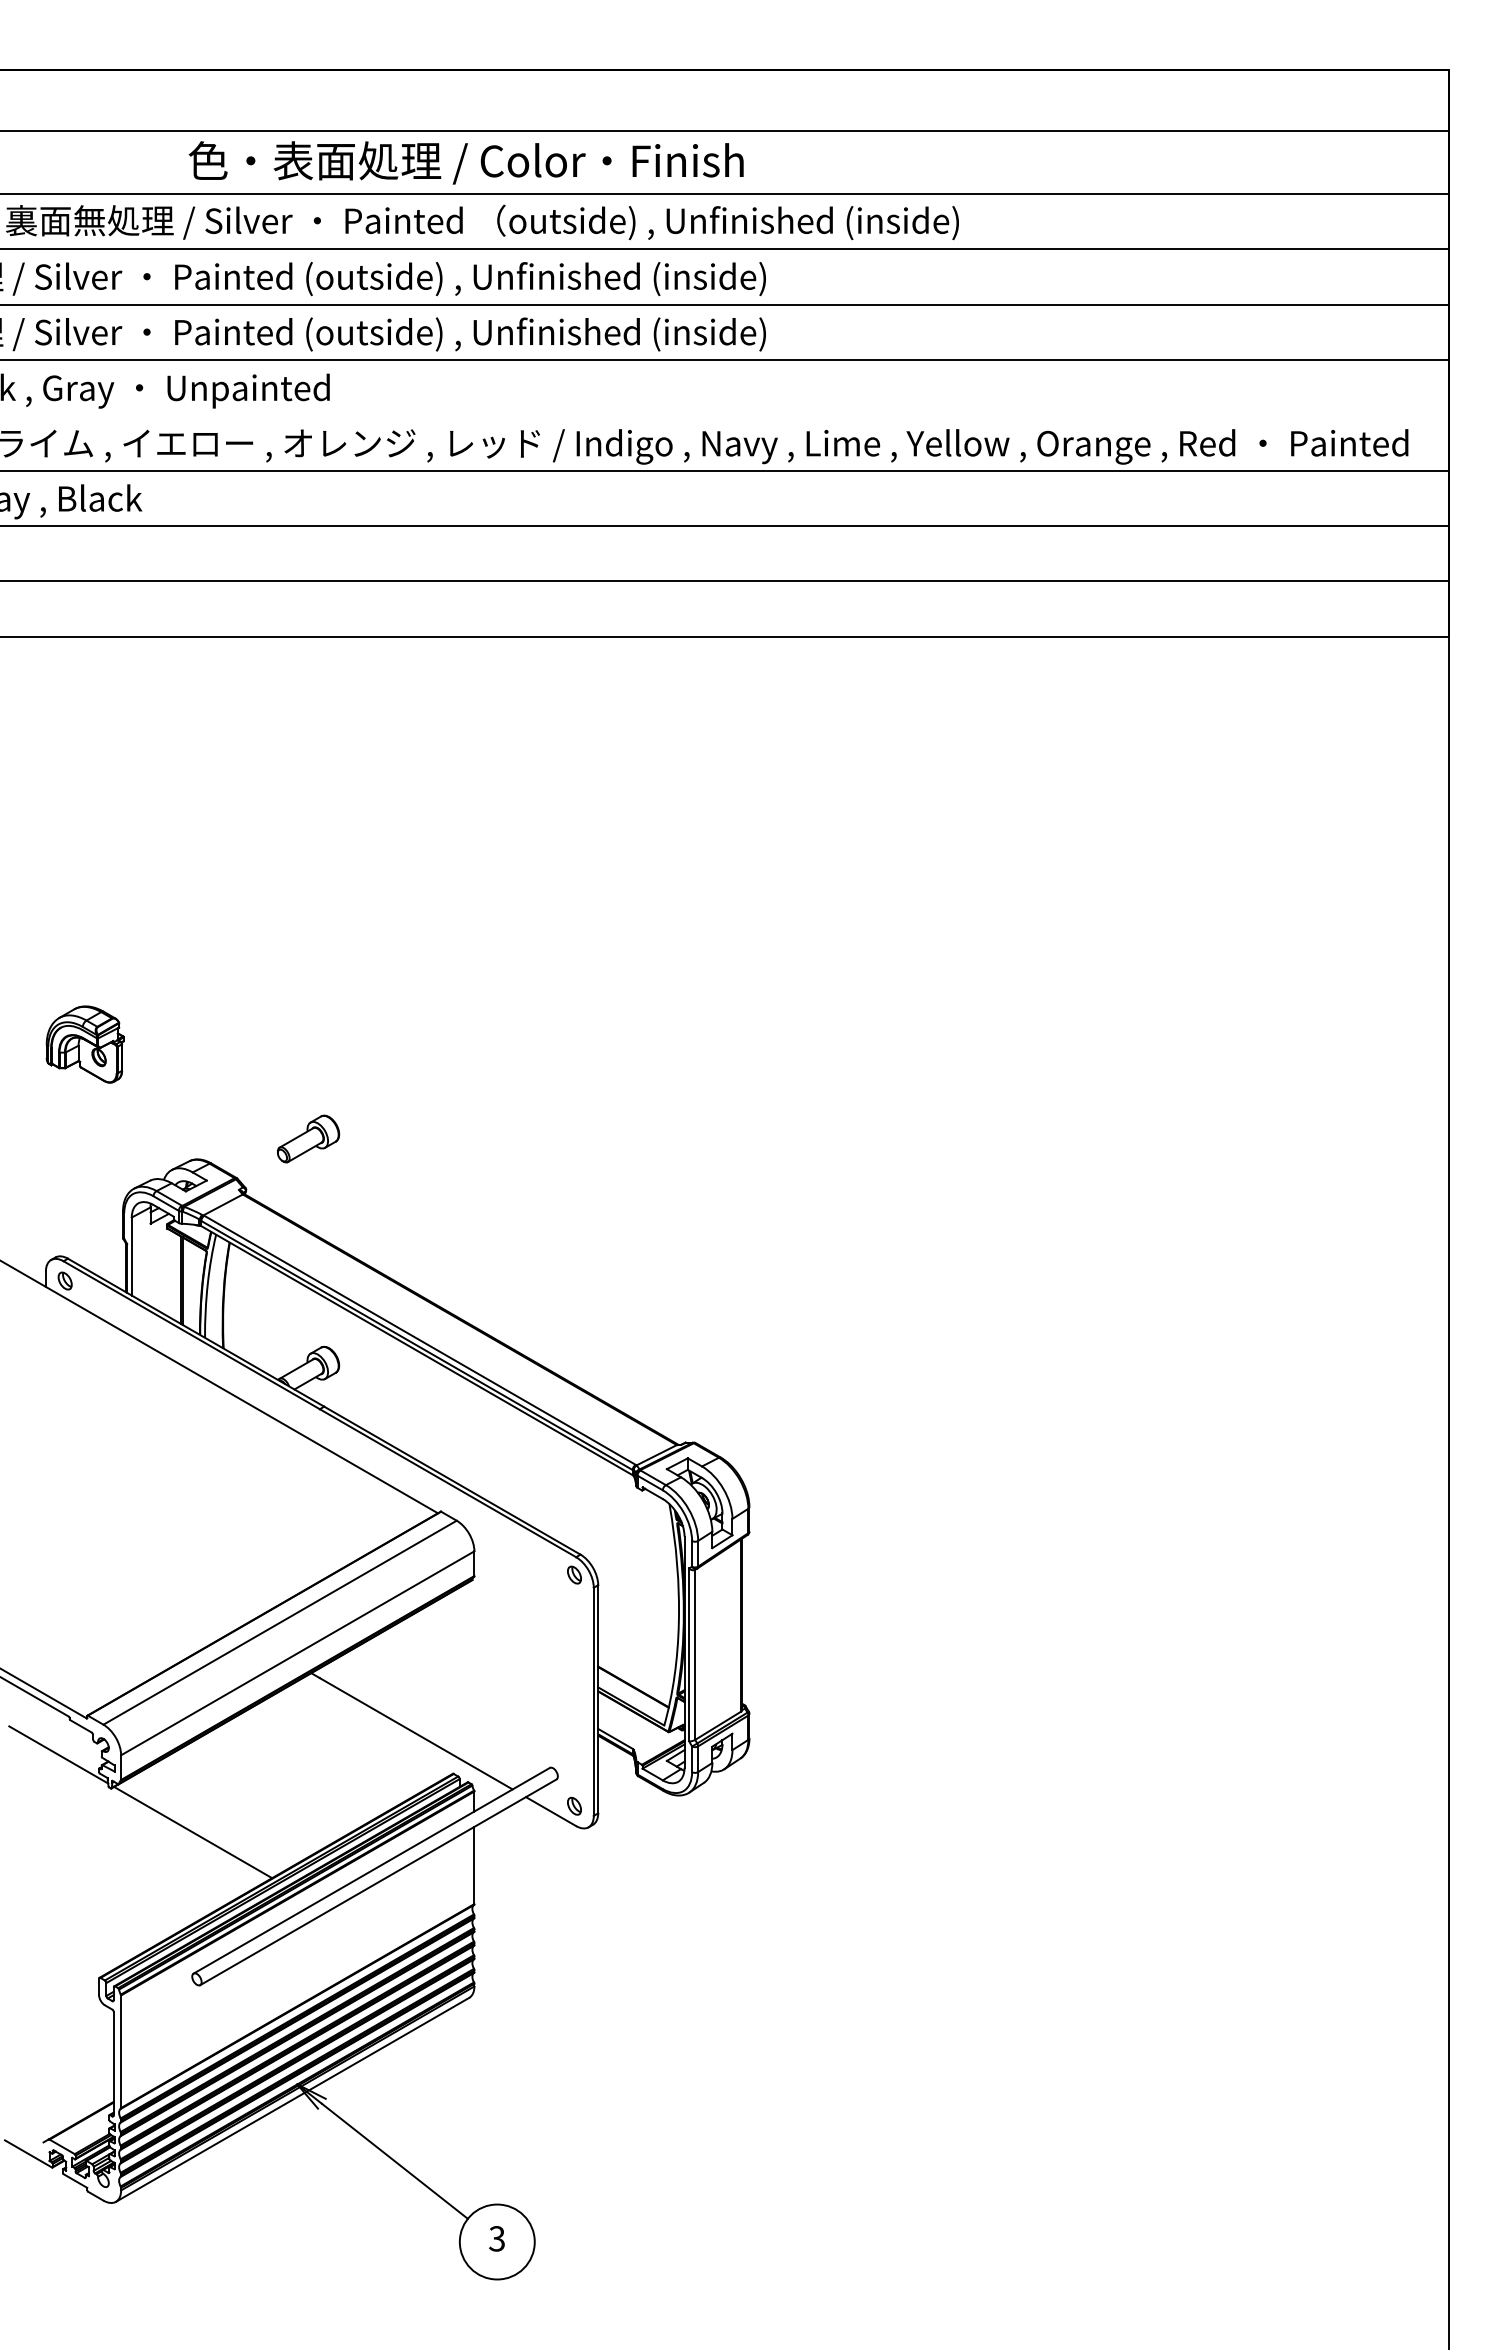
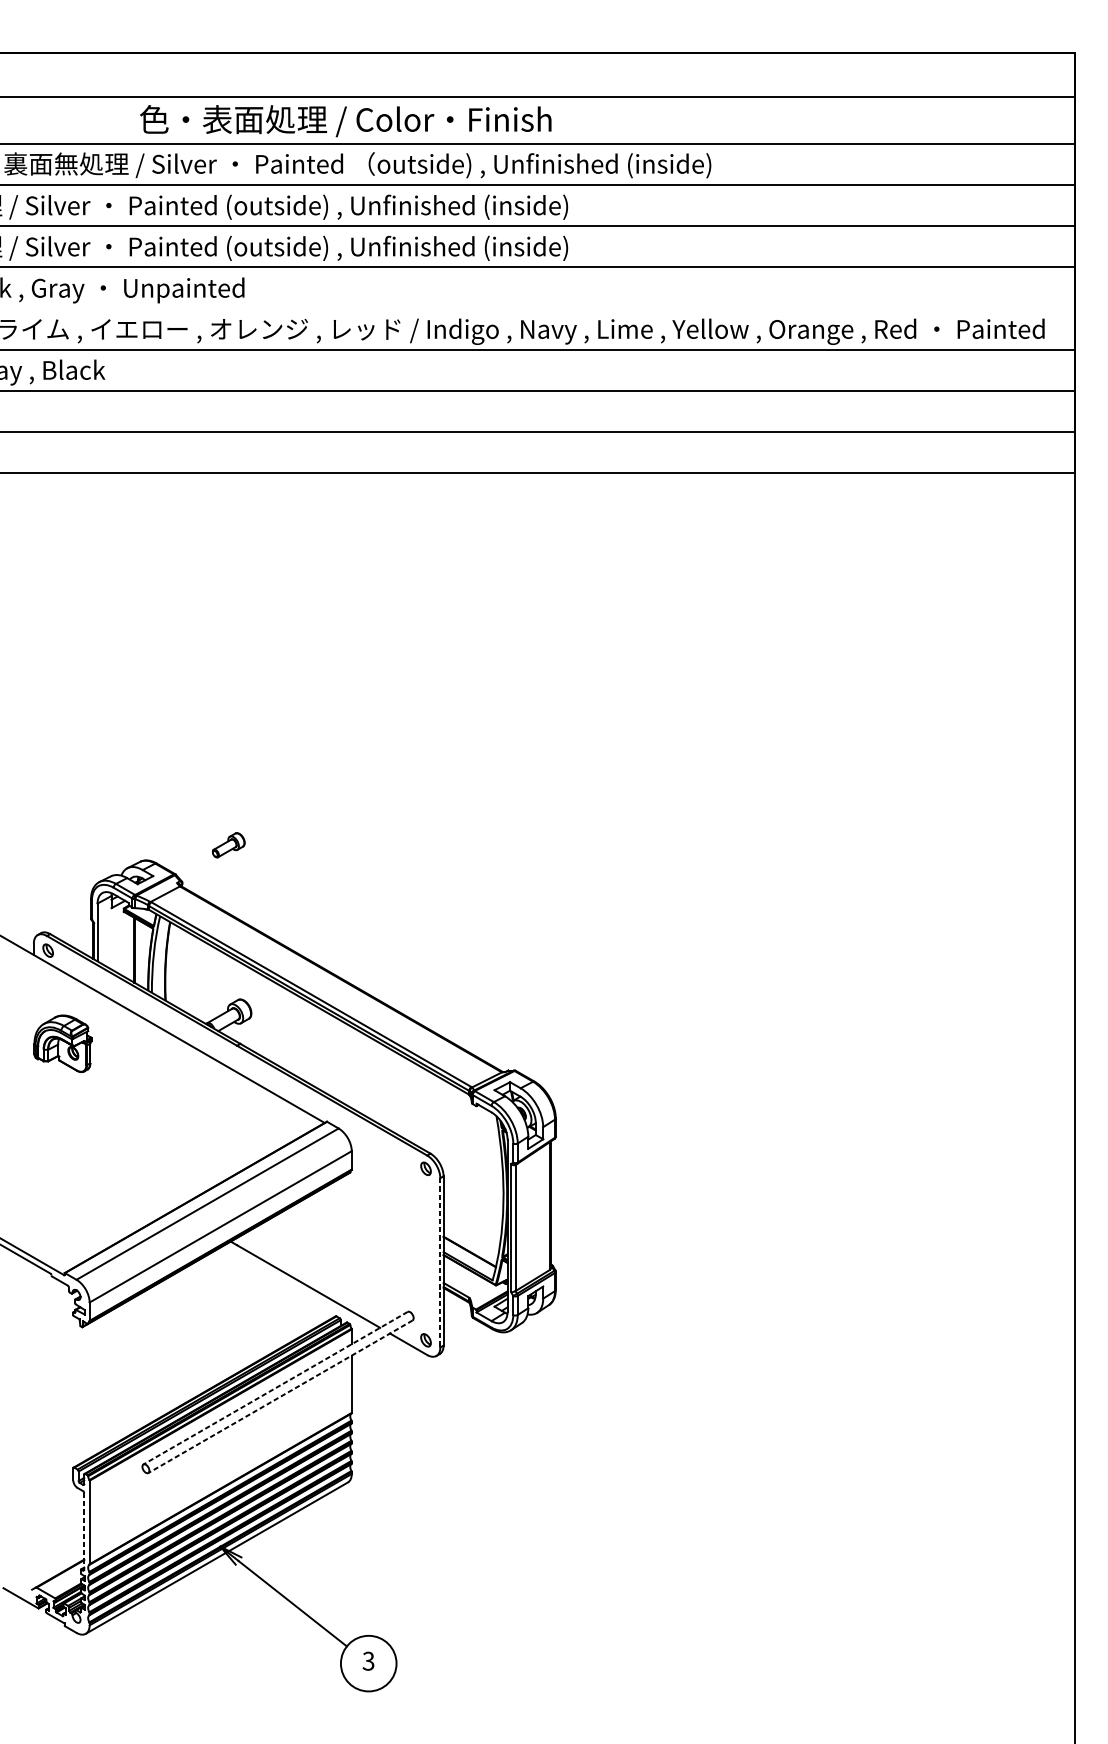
part: (84, 1044) -> (62, 1043), moved
part: (308, 1138) -> (228, 844), size x0.7
line: (593, 1702) -> (440, 1263), solid -> dashed
line: (58, 1754) -> (43, 1301), removed
line: (193, 1832) -> (143, 1359), removed
line: (371, 1870) -> (275, 1387), solid -> dashed
line: (378, 1882) -> (280, 1396), solid -> dashed
line: (113, 2063) -> (84, 1531), solid -> dashed

